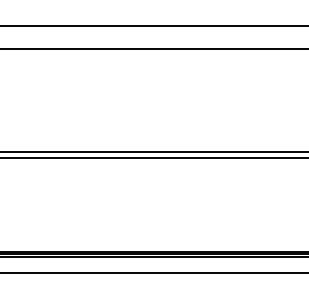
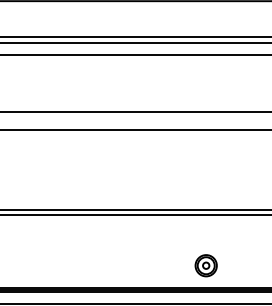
part: (272, 222) -> (205, 265), added

